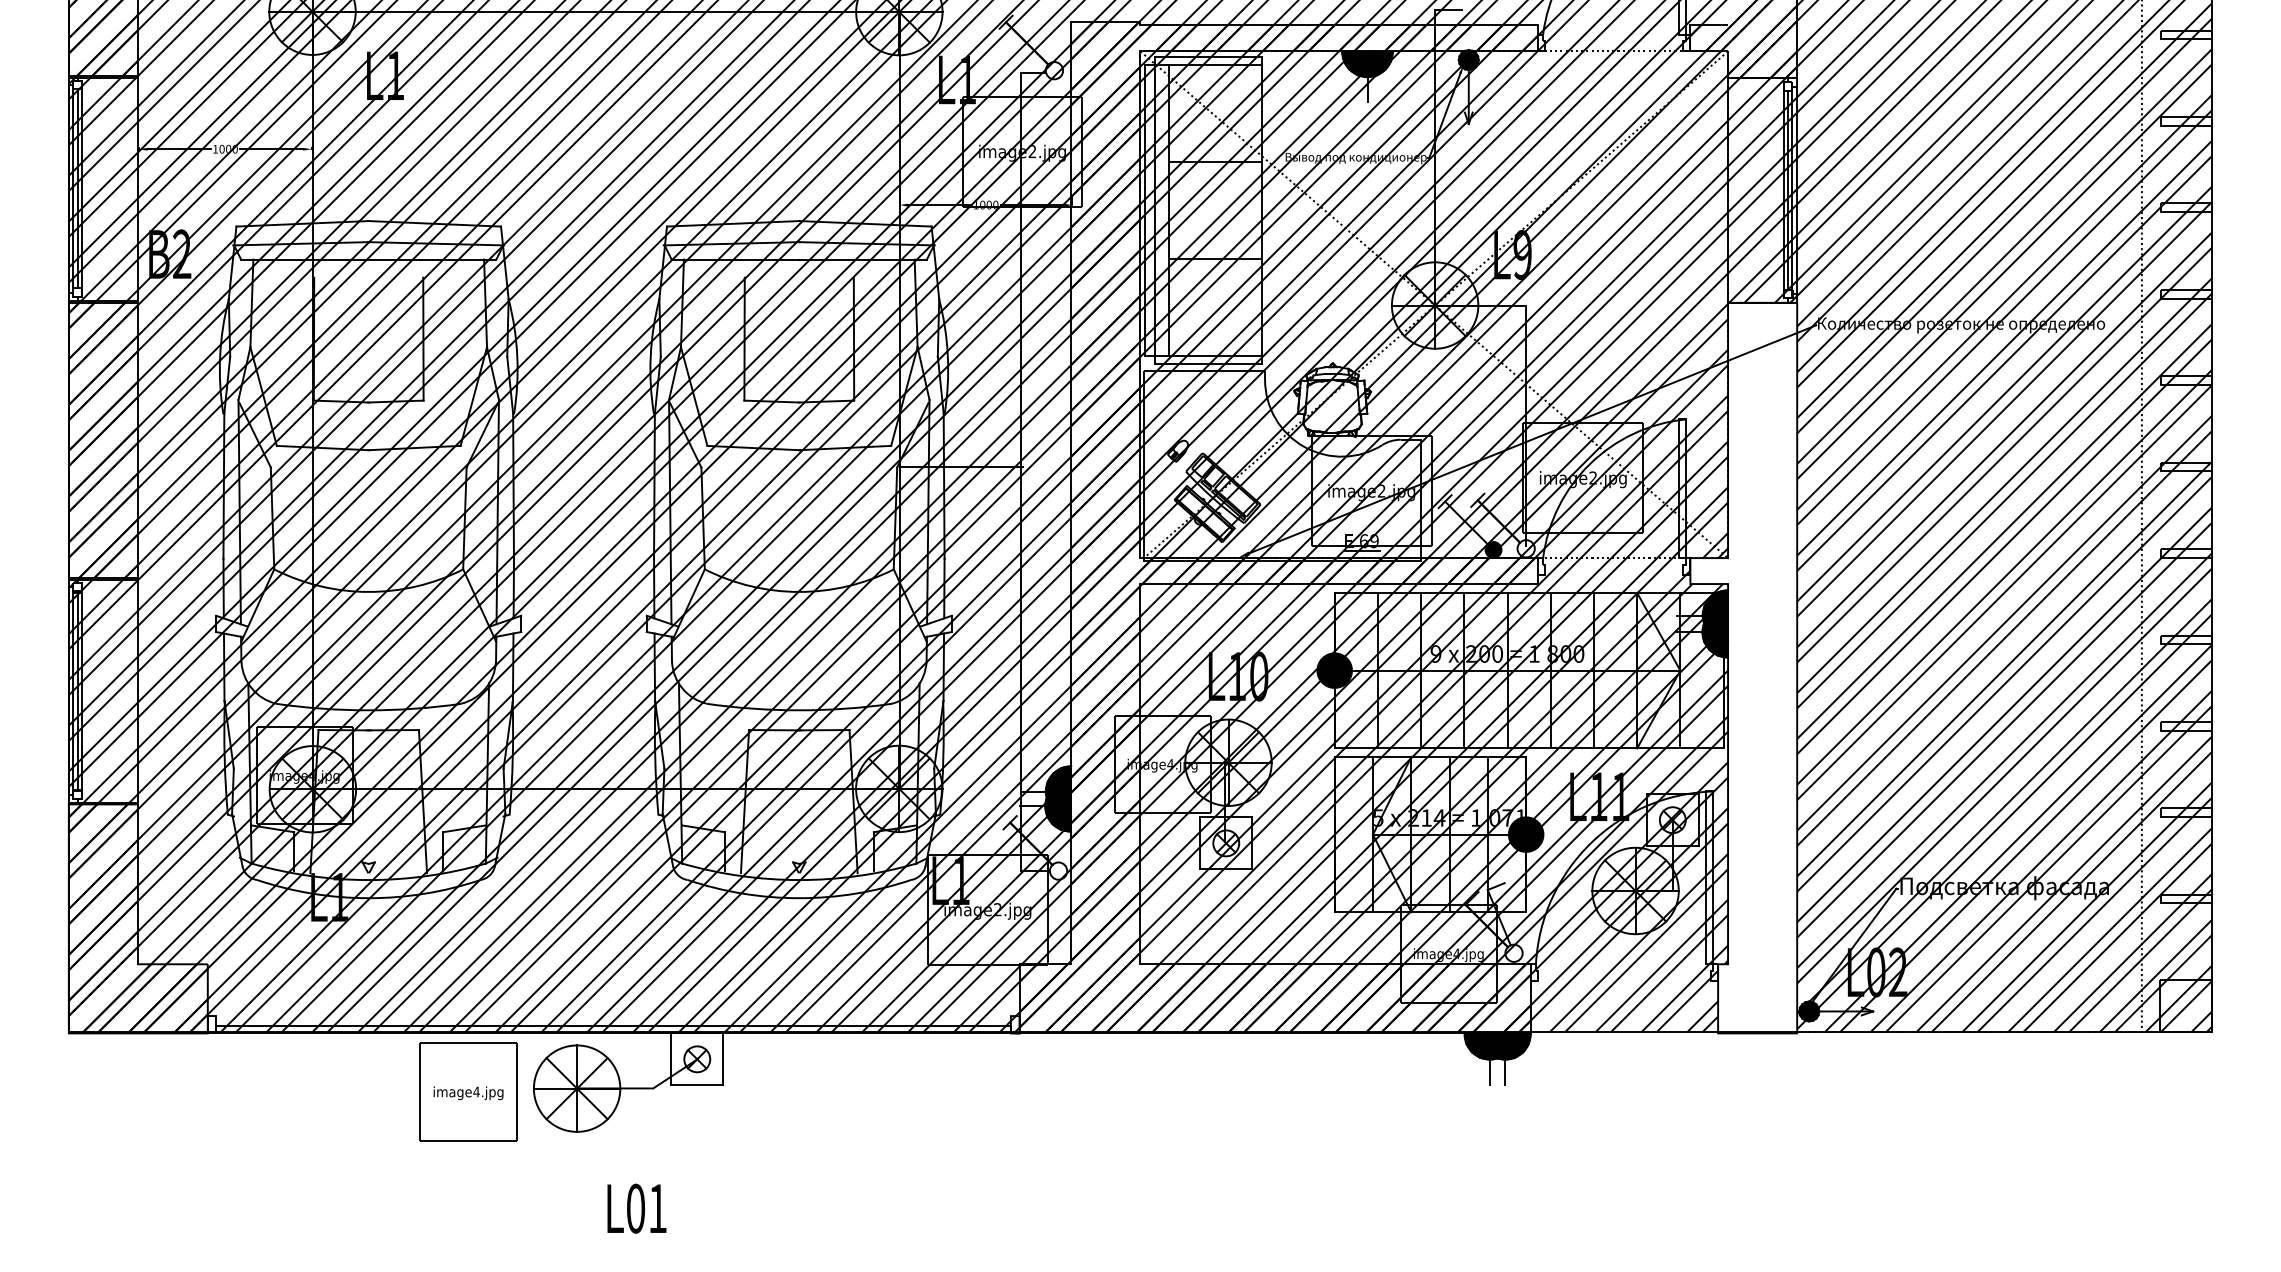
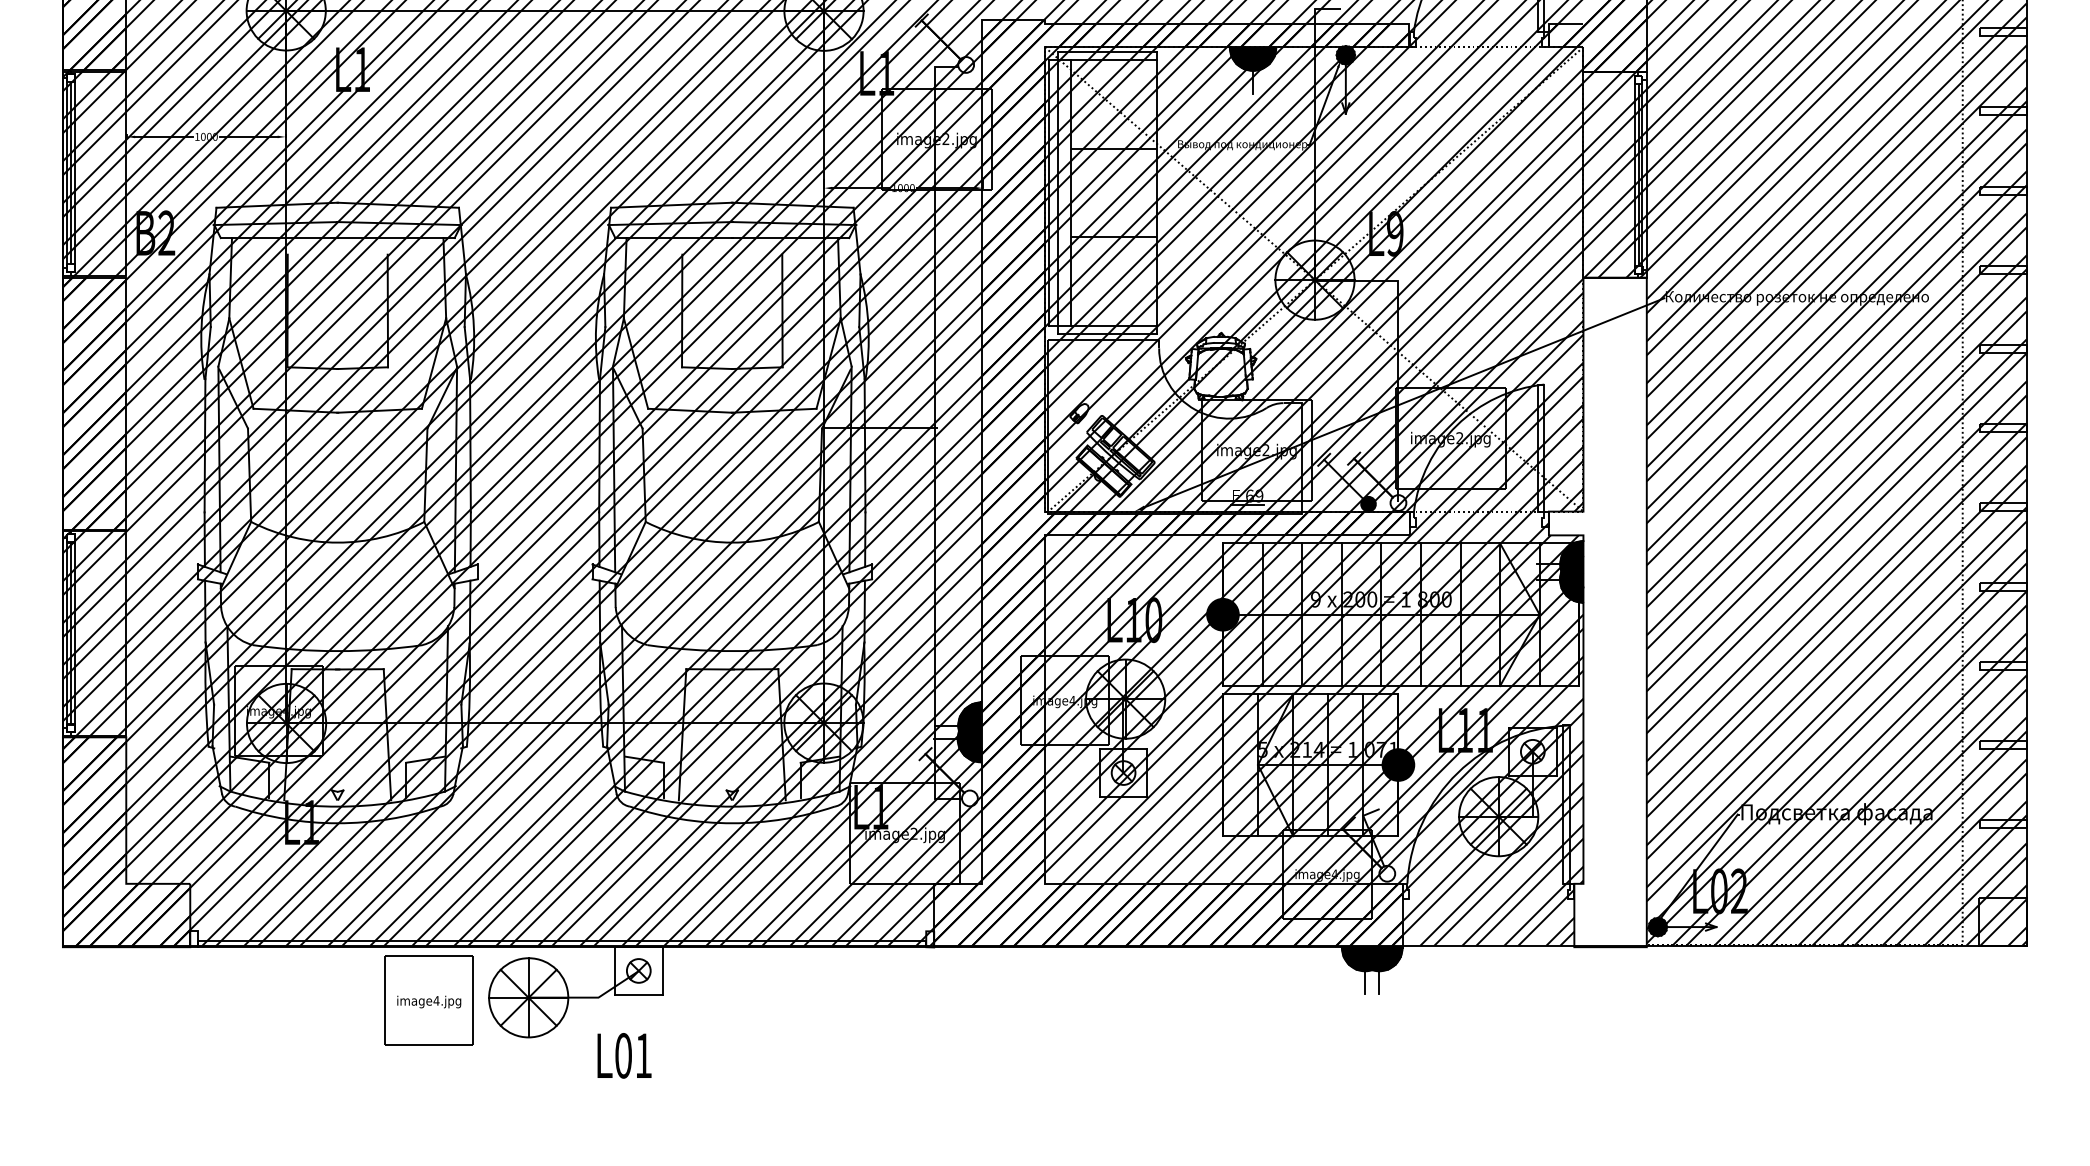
text: (636, 1208) -> (624, 1055), moved

